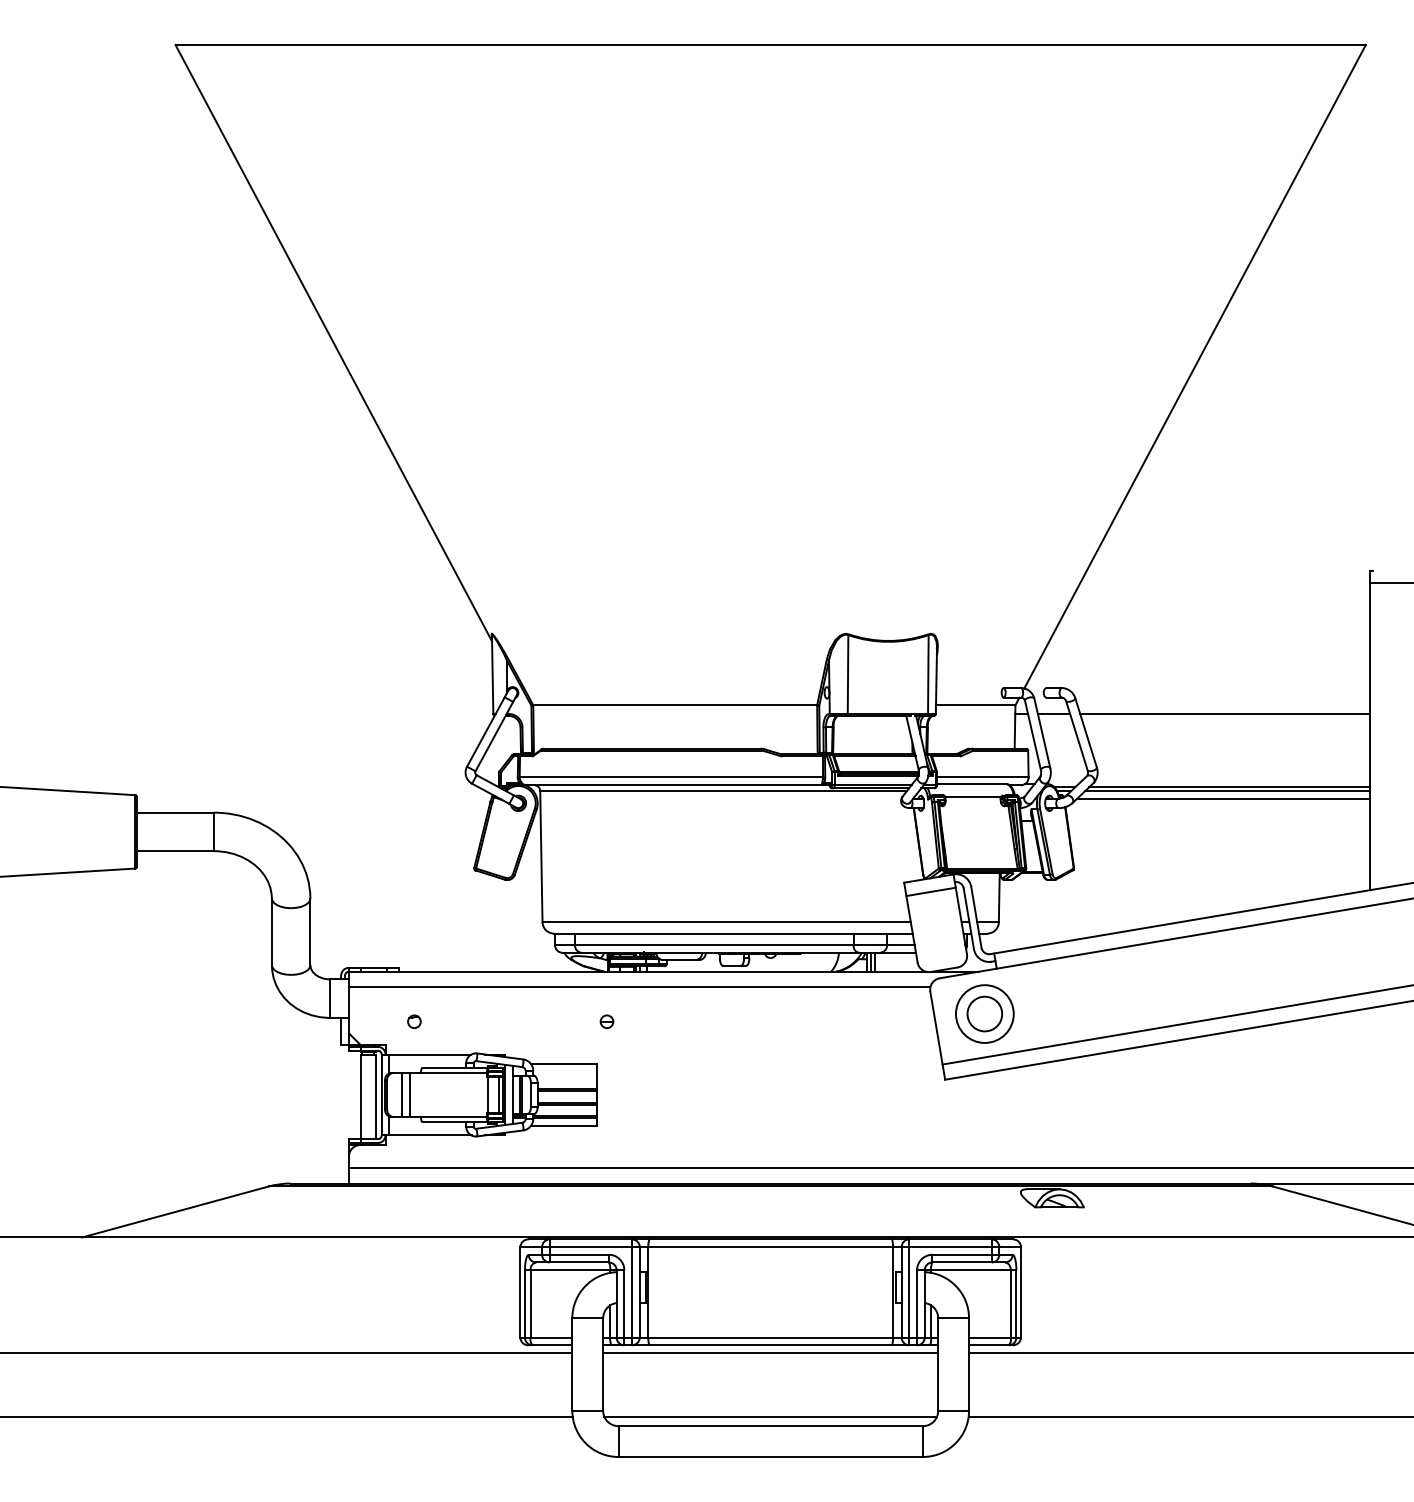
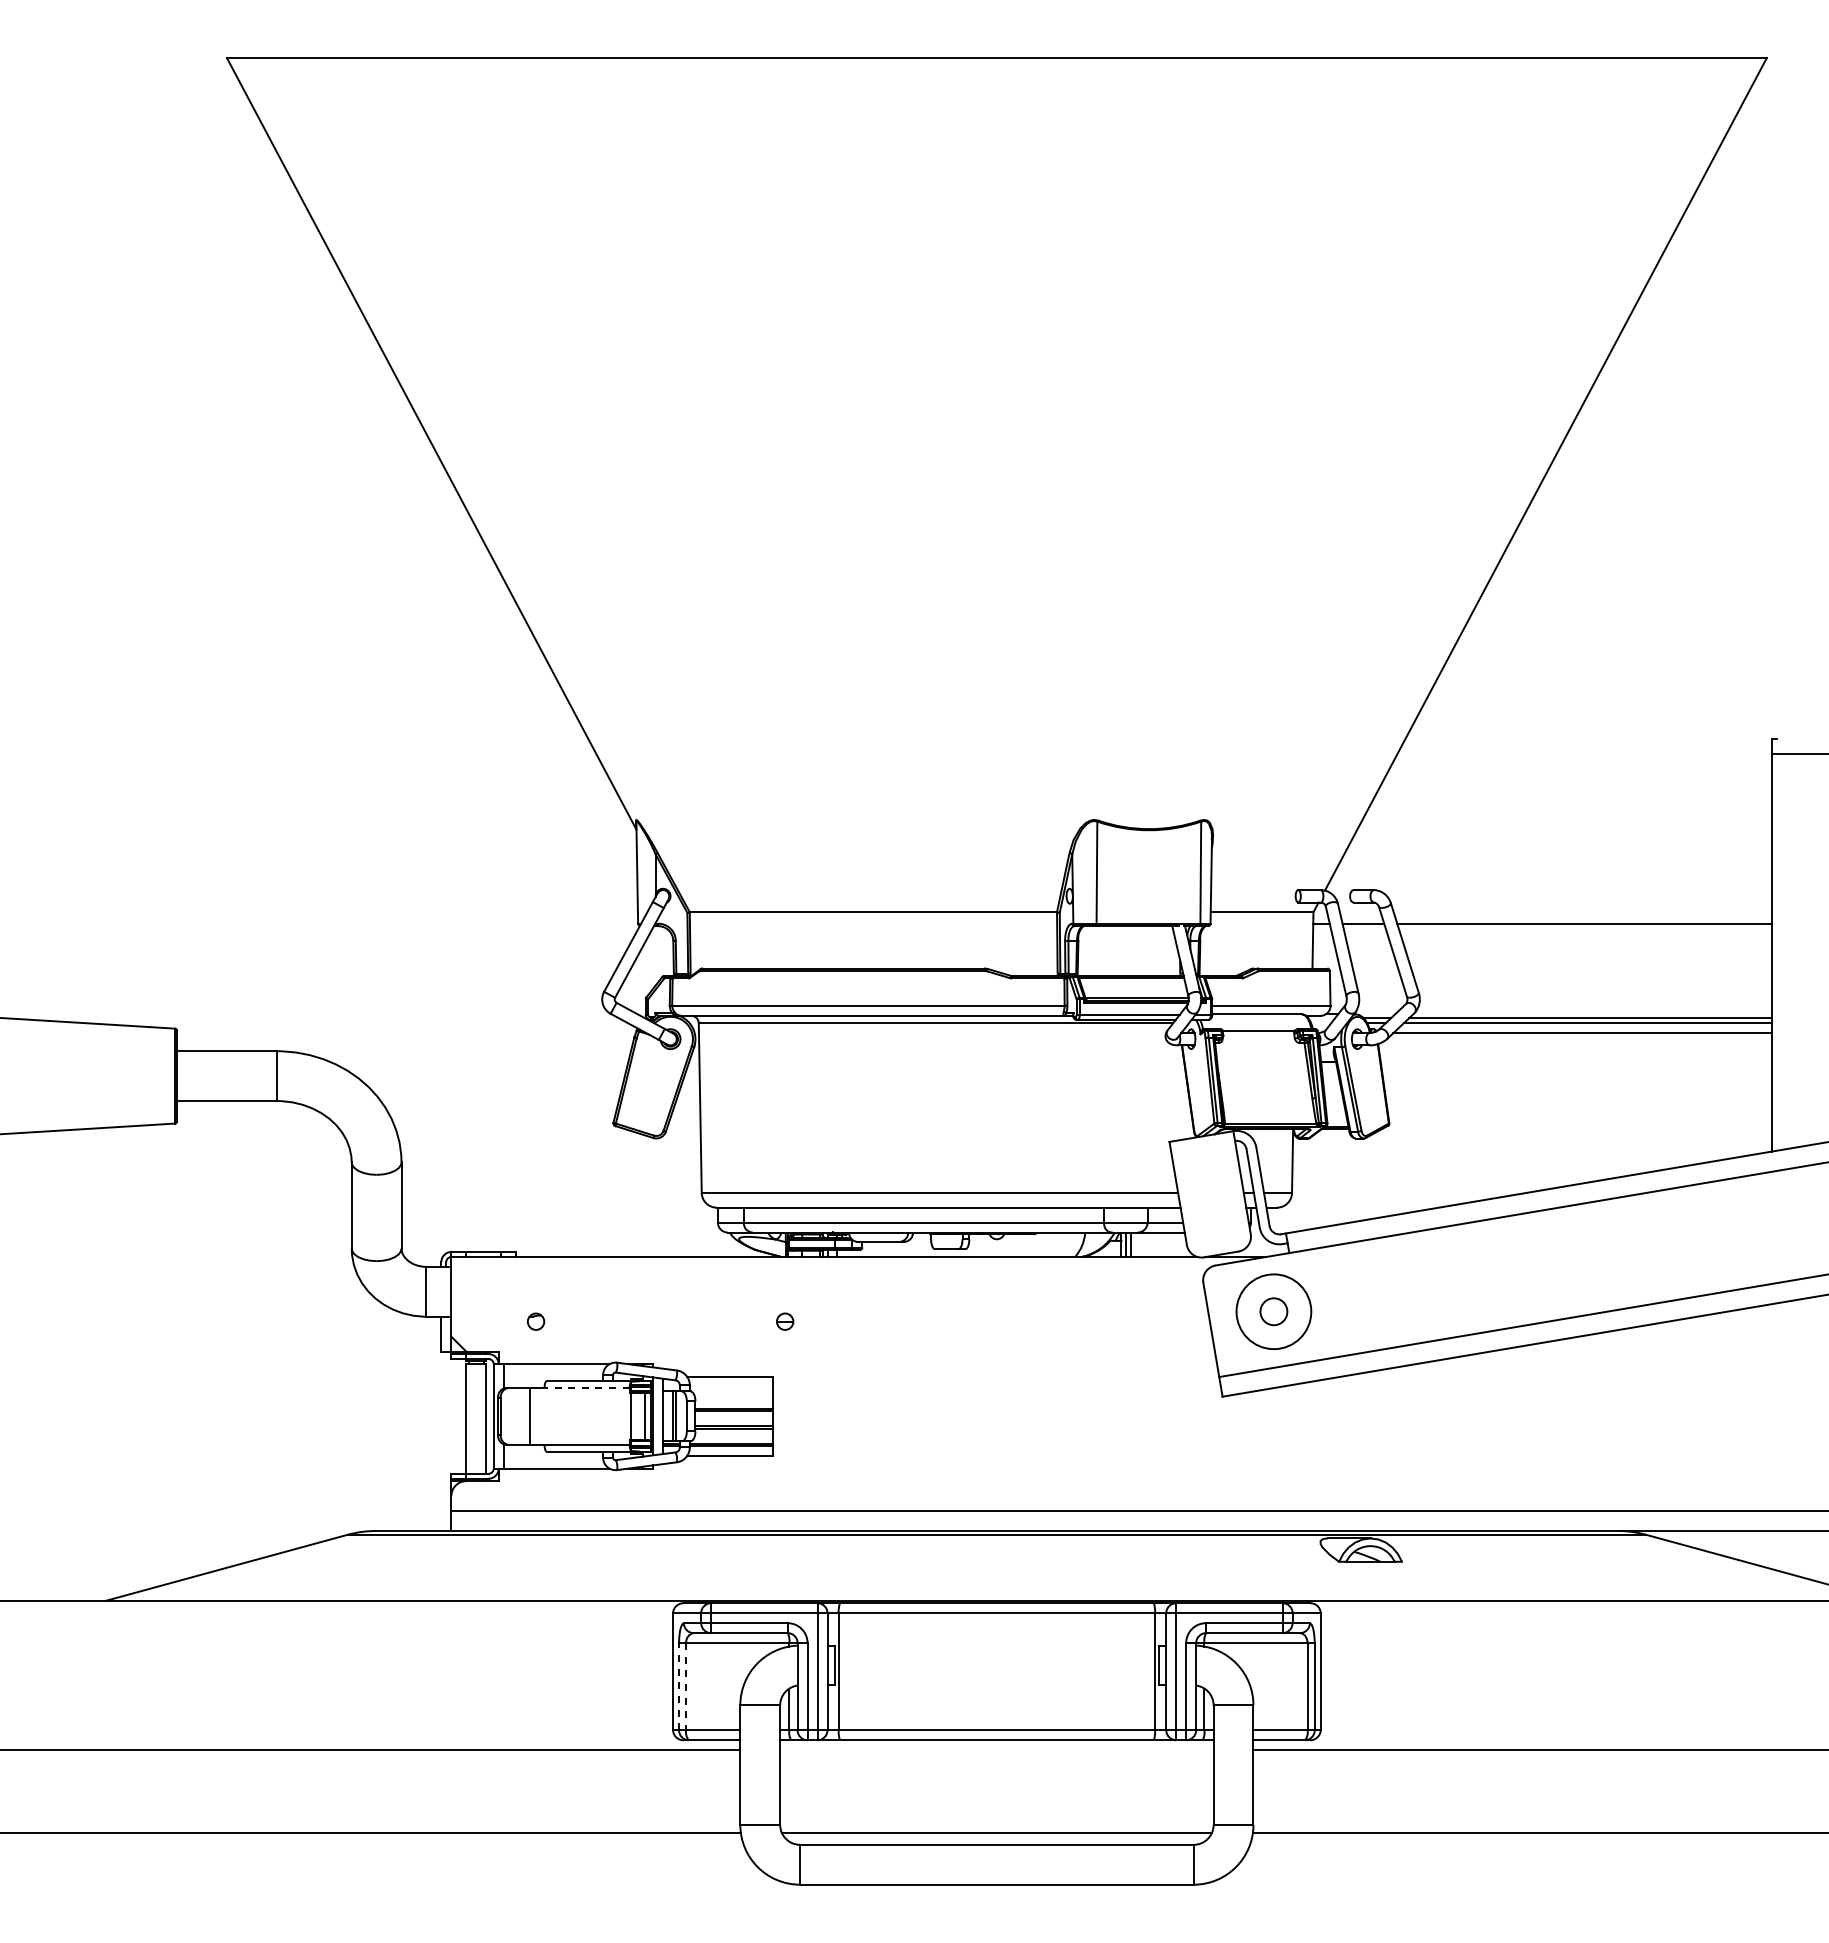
line: (931, 891) -> (1204, 1153), removed
line: (639, 986) -> (827, 1276), removed
circle: (984, 1013) -> (1273, 1311), size x0.6
line: (454, 1072) -> (587, 1387), solid -> dashed
line: (401, 1095) -> (519, 1416), removed
line: (525, 1303) -> (679, 1686), solid -> dashed
line: (530, 1303) -> (686, 1686), solid -> dashed
line: (770, 1353) -> (996, 1750), removed

